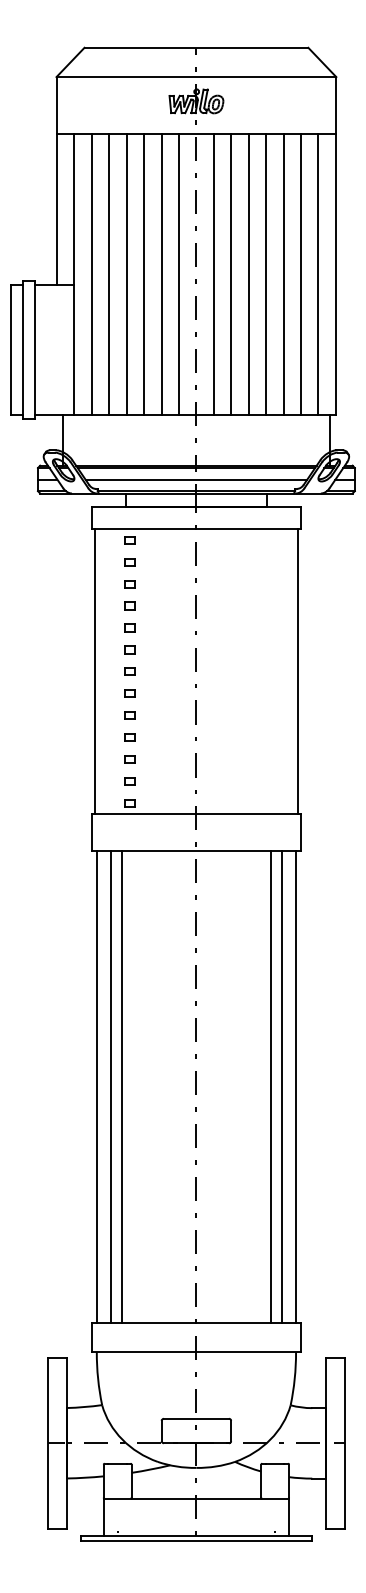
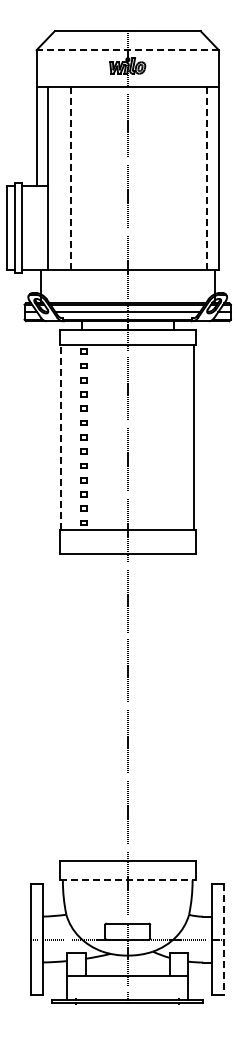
line: (196, 77) -> (127, 50), solid -> dashed
line: (91, 274) -> (59, 178), removed
line: (108, 274) -> (70, 178), solid -> dashed
line: (126, 274) -> (82, 178), removed
line: (143, 274) -> (93, 178), removed
line: (162, 274) -> (105, 178), removed
line: (179, 274) -> (116, 178), removed
line: (214, 274) -> (139, 178), removed
line: (231, 274) -> (150, 178), removed
line: (248, 274) -> (161, 178), removed
line: (266, 274) -> (173, 178), removed
line: (283, 274) -> (184, 178), removed
line: (300, 274) -> (195, 178), removed
line: (318, 274) -> (207, 178), solid -> dashed
line: (94, 672) -> (61, 437), solid -> dashed
line: (96, 1086) -> (62, 707), removed
line: (110, 1086) -> (71, 707), removed
line: (122, 1086) -> (79, 707), removed
line: (271, 1086) -> (176, 707), removed
line: (282, 1086) -> (183, 707), removed
line: (295, 1086) -> (192, 707), removed
line: (196, 1352) -> (127, 880), solid -> dashed
line: (345, 1443) -> (224, 939), solid -> dashed

